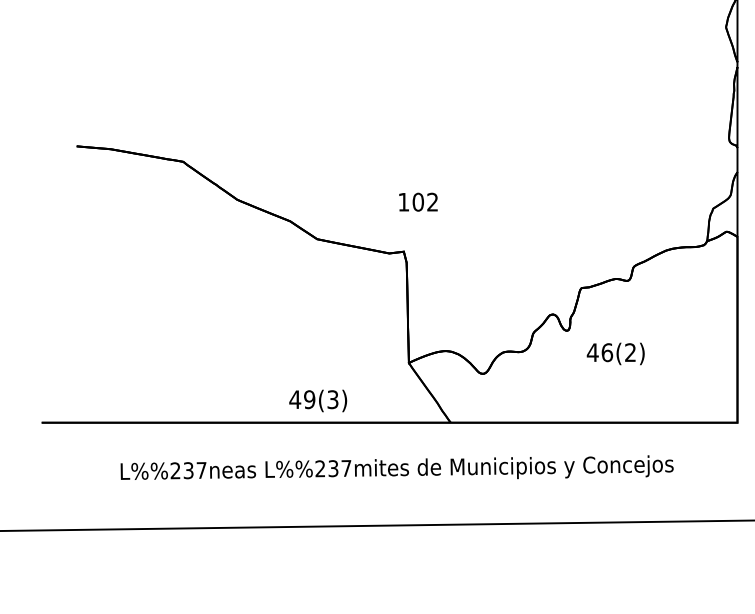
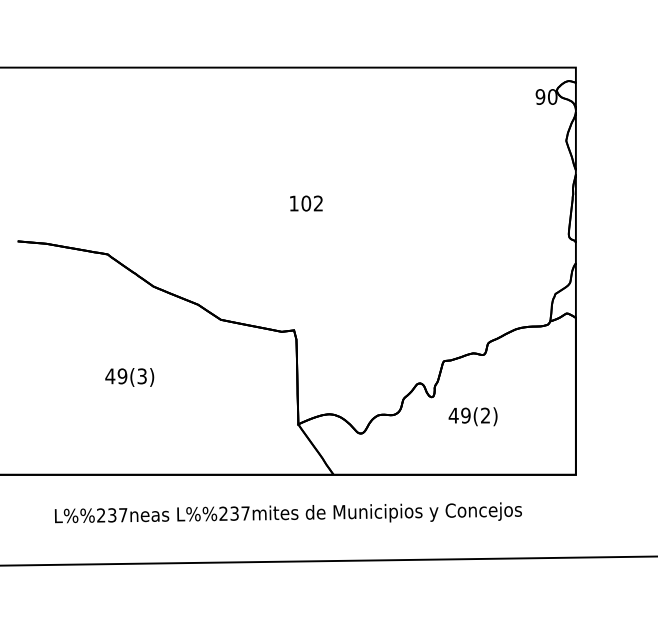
text: (418, 202) -> (306, 203), moved
text: (606, 352) -> (465, 415), 46(2) -> 49(2)
text: (317, 401) -> (129, 377), moved

